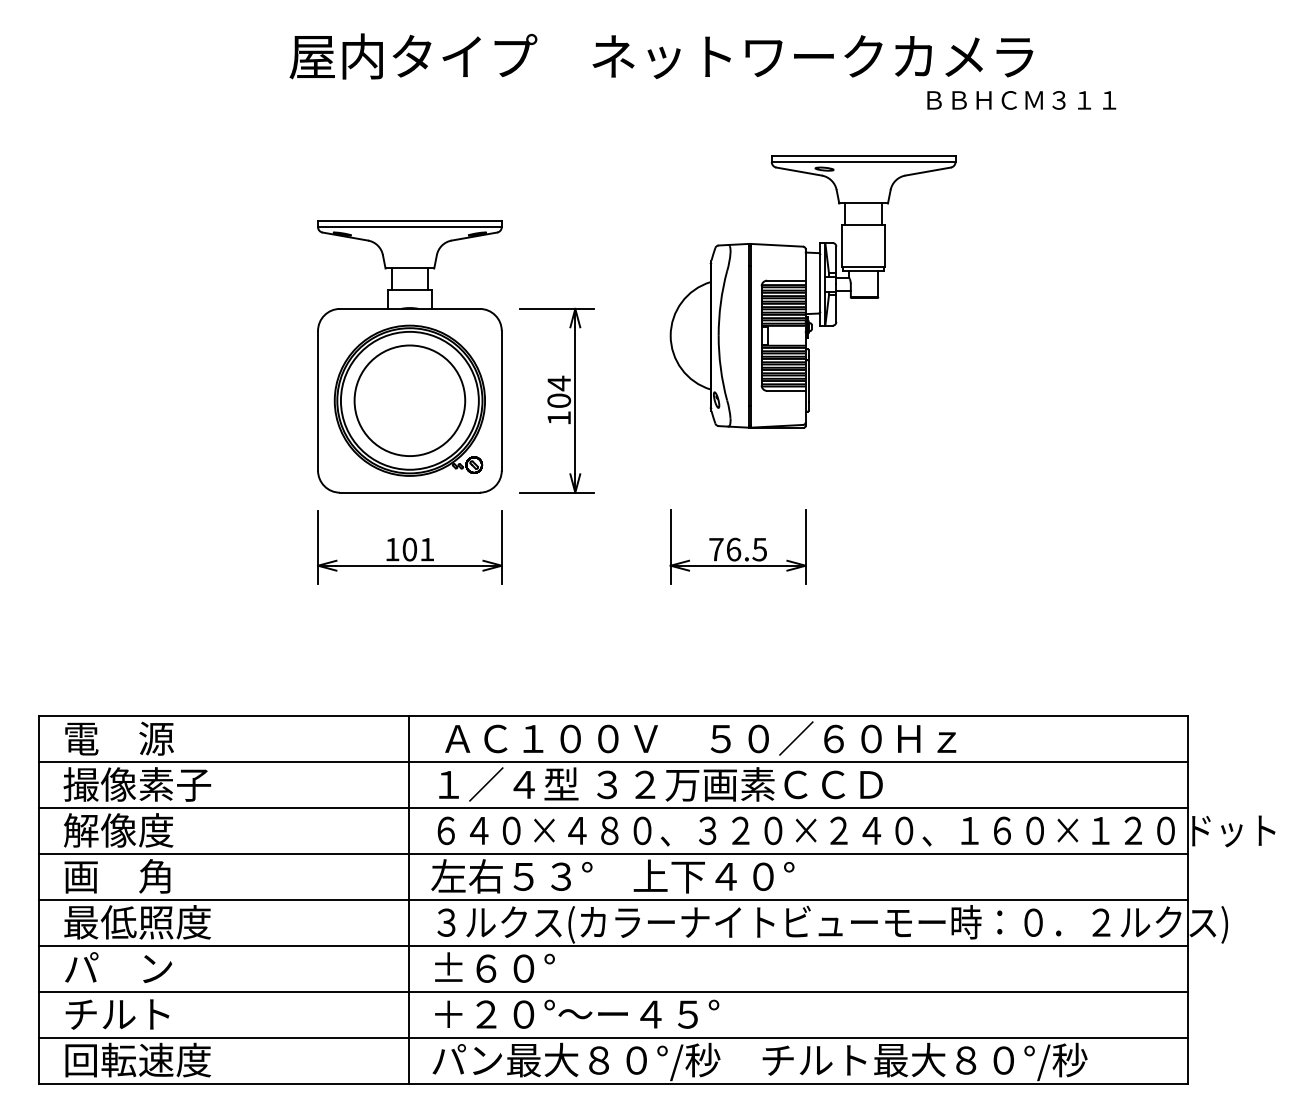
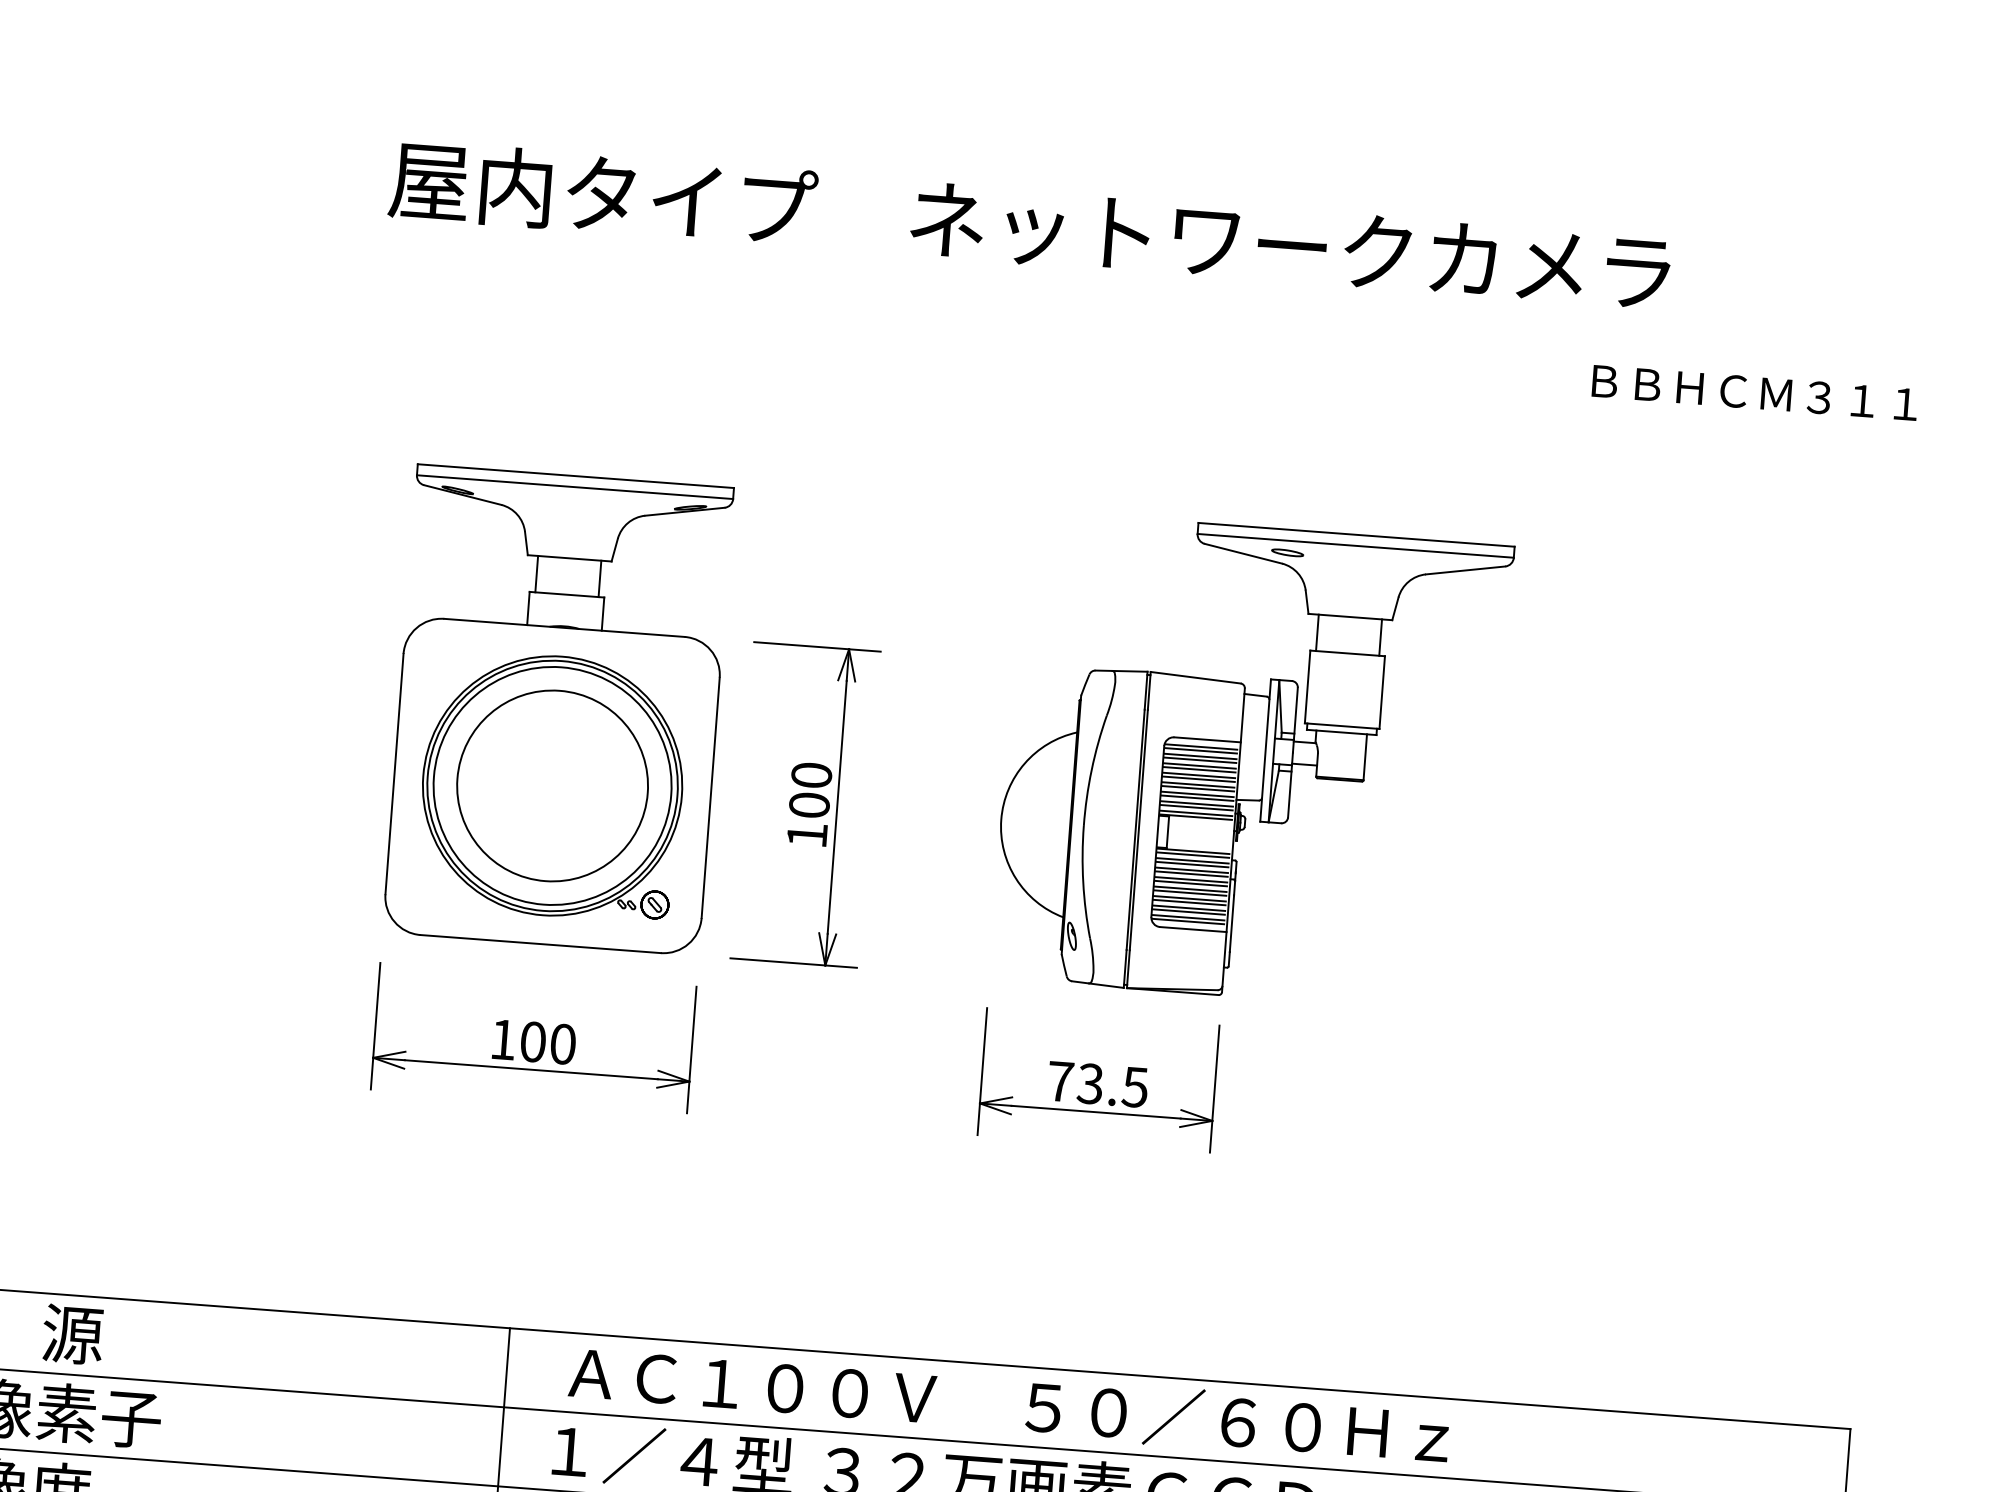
text: (1021, 100) -> (1754, 393), moved
part: (812, 291) -> (1250, 761), moved
text: (559, 383) -> (812, 775), 104 -> 100
text: (427, 549) -> (563, 1044), 101 -> 100
text: (733, 549) -> (1090, 1083), 76.5 -> 73.5

